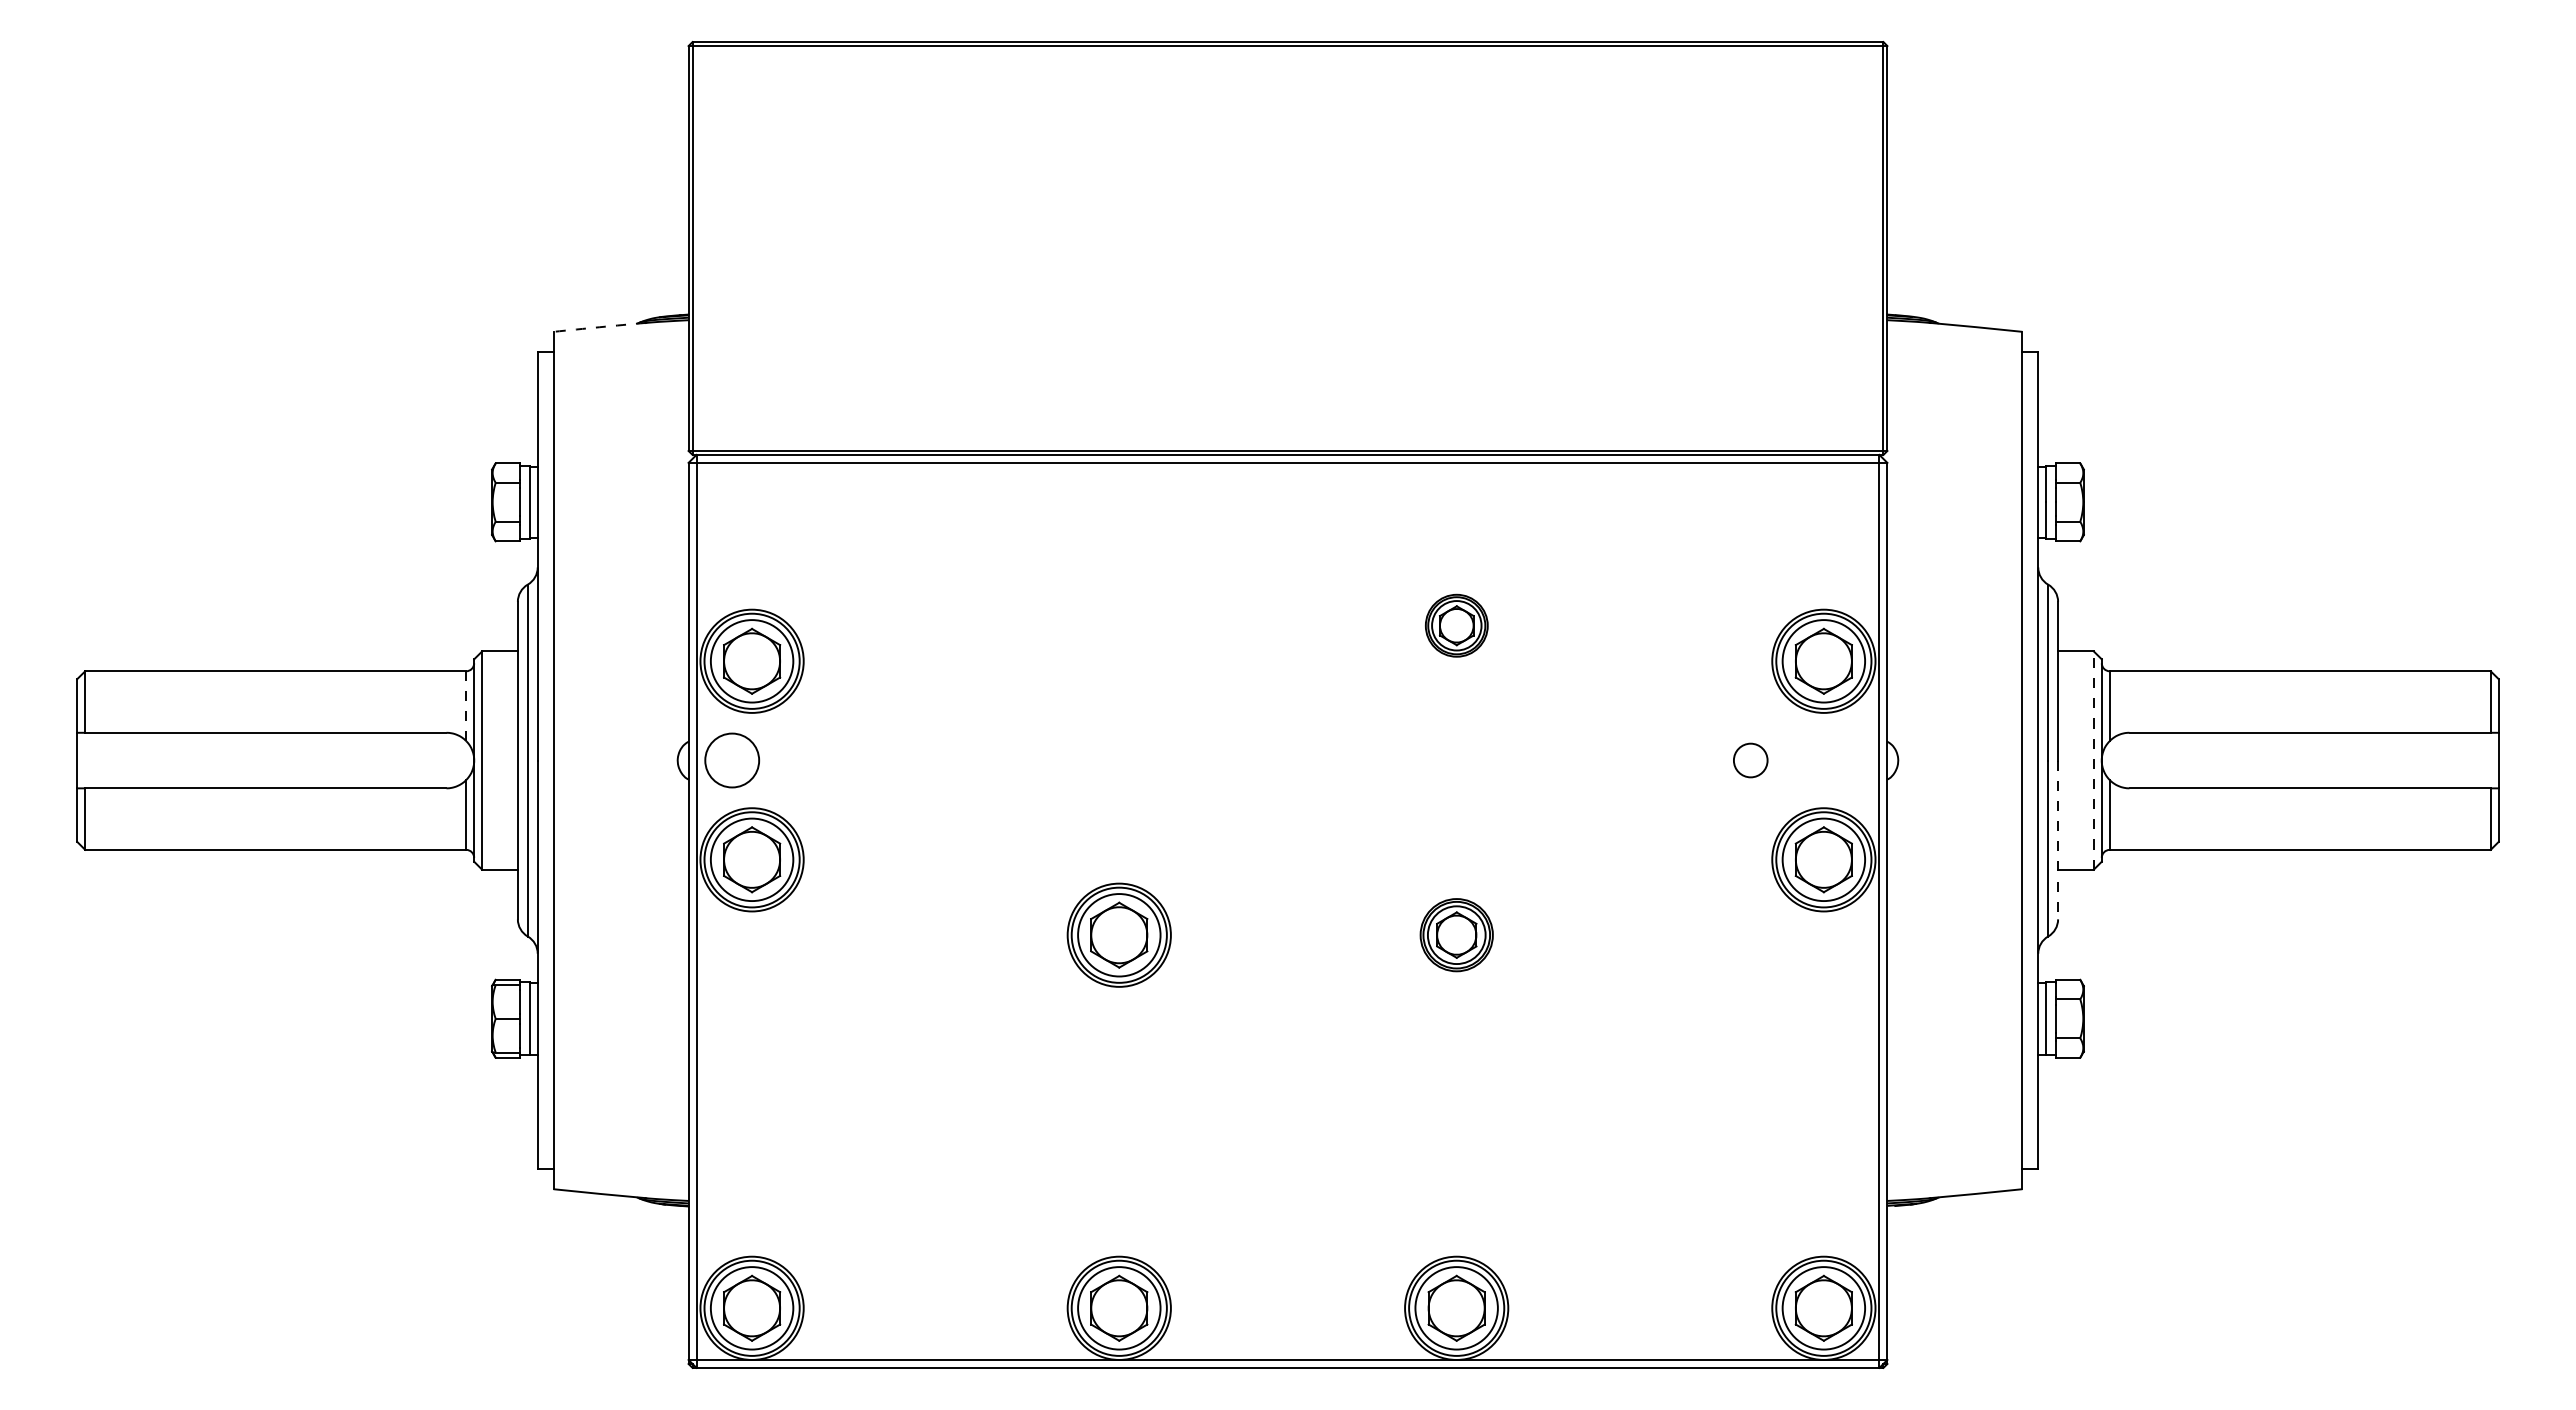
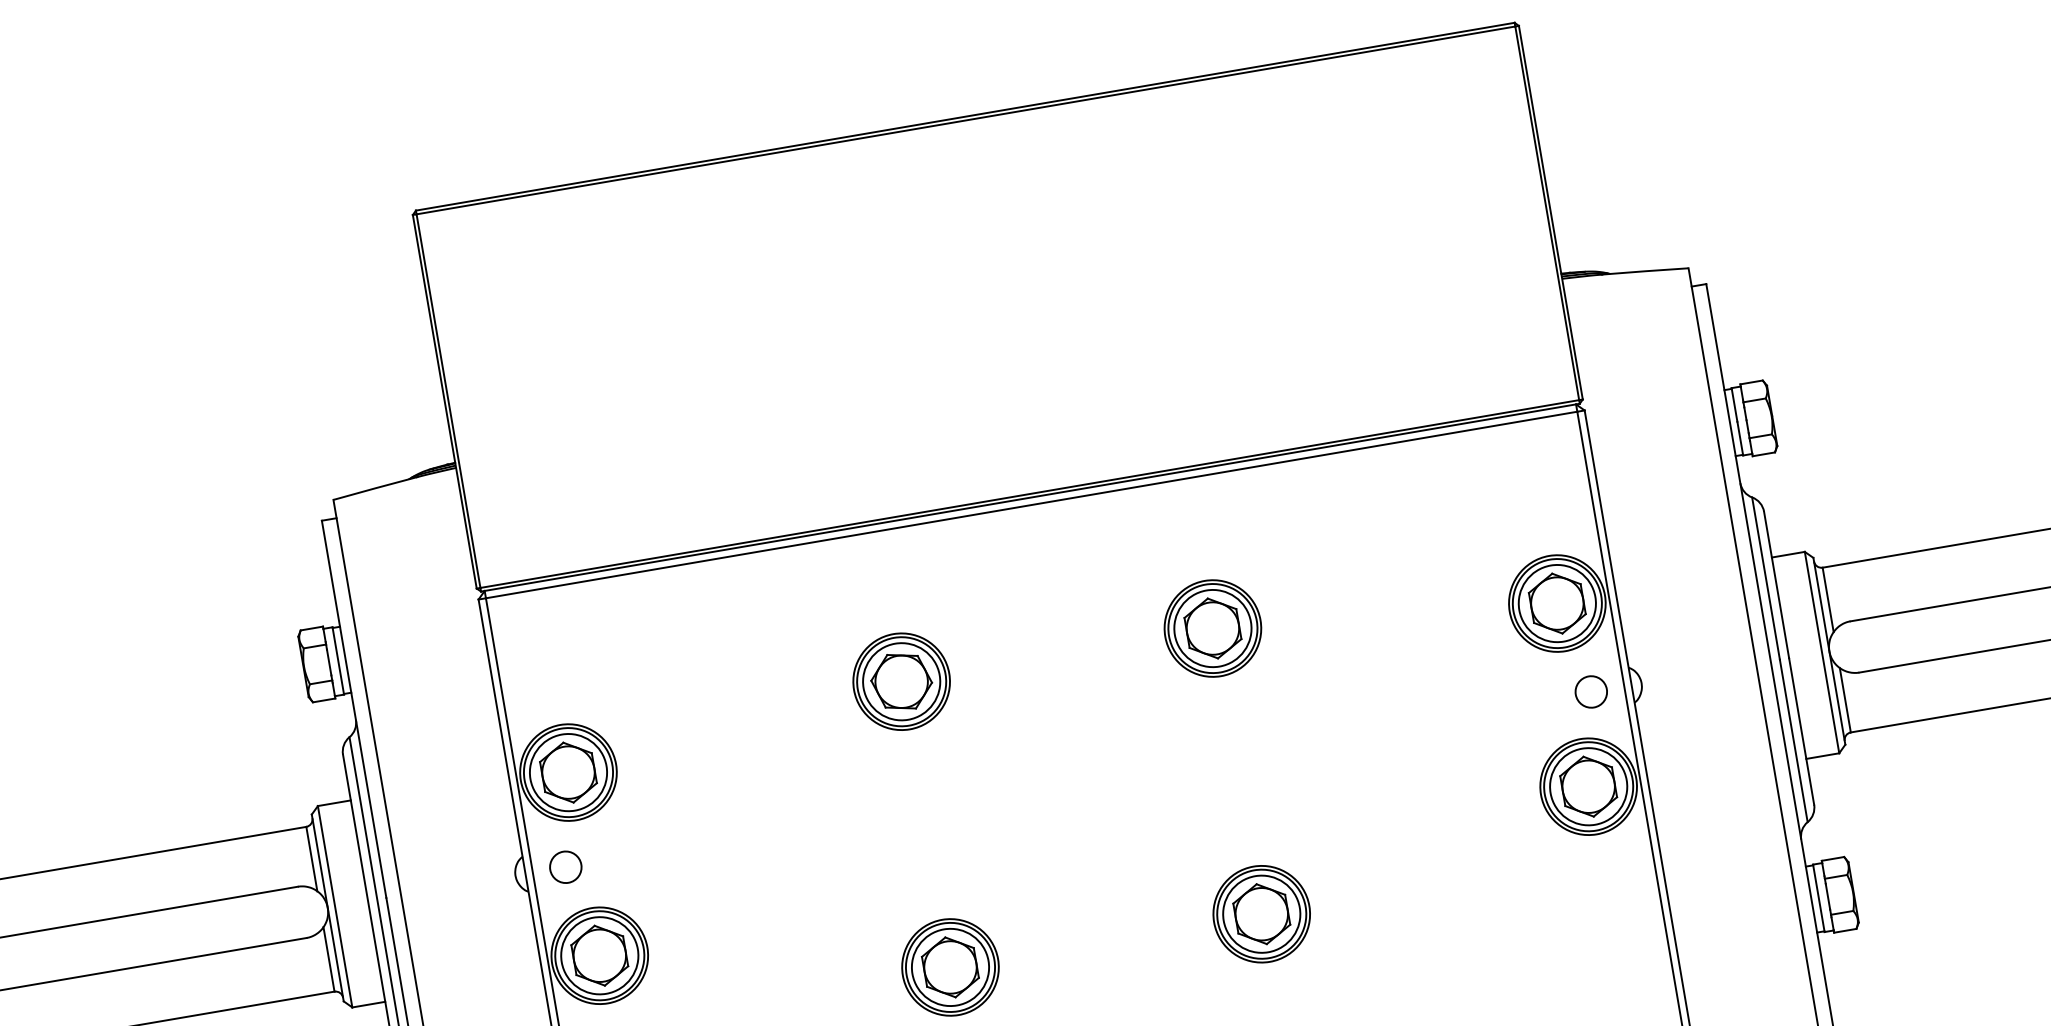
arc: (599, 327) -> (375, 488), dashed -> solid
part: (1118, 625) -> (900, 681), added
part: (1456, 625) -> (1212, 628), size x1.67
line: (466, 706) -> (312, 859), dashed -> solid
circle: (732, 760) -> (566, 867), size x0.62
circle: (1750, 760) -> (1591, 691), moved
line: (2093, 760) -> (1821, 652), dashed -> solid
line: (2058, 840) -> (1802, 731), dashed -> solid
part: (1456, 934) -> (1261, 913), size x1.43

